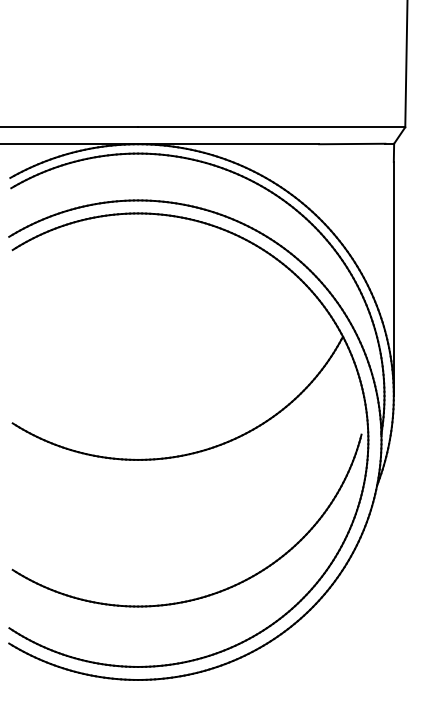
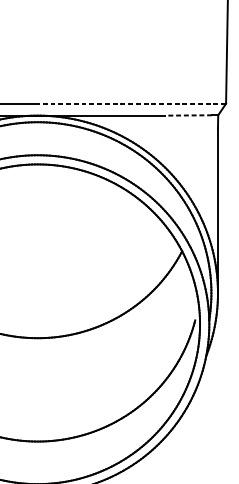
line: (271, 127) -> (131, 103), solid -> dashed
line: (351, 144) -> (188, 115), solid -> dashed

